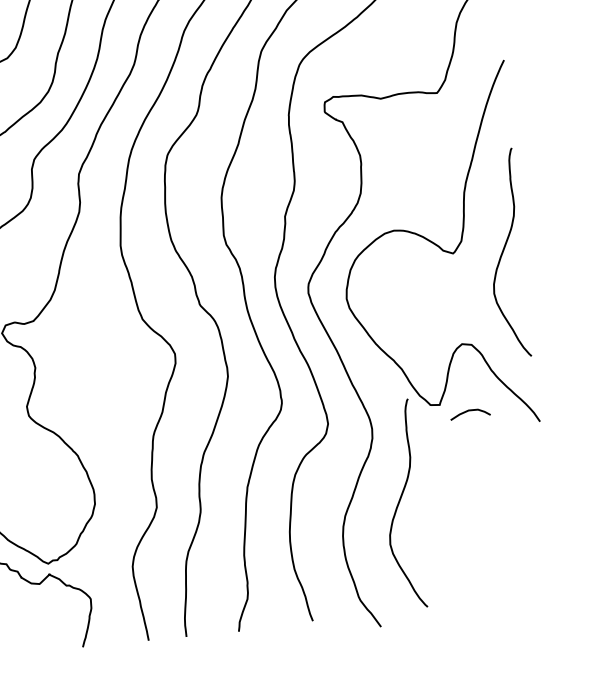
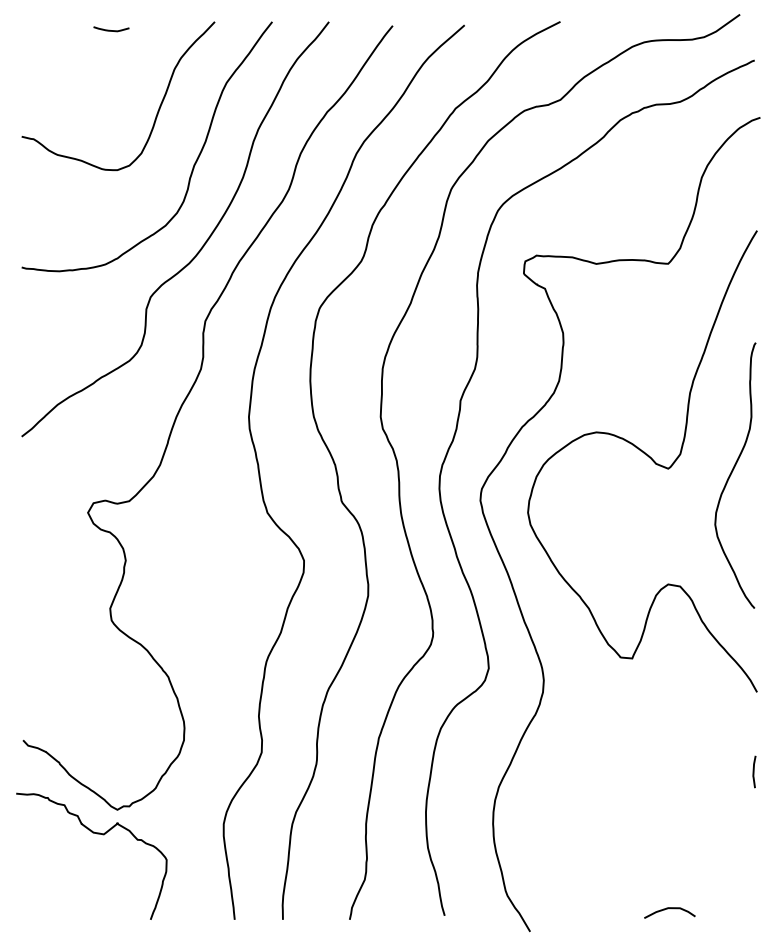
curve: (469, 411) -> (668, 909), moved
line: (544, 483) -> (754, 771), added
curve: (399, 503) -> (569, 777), removed

